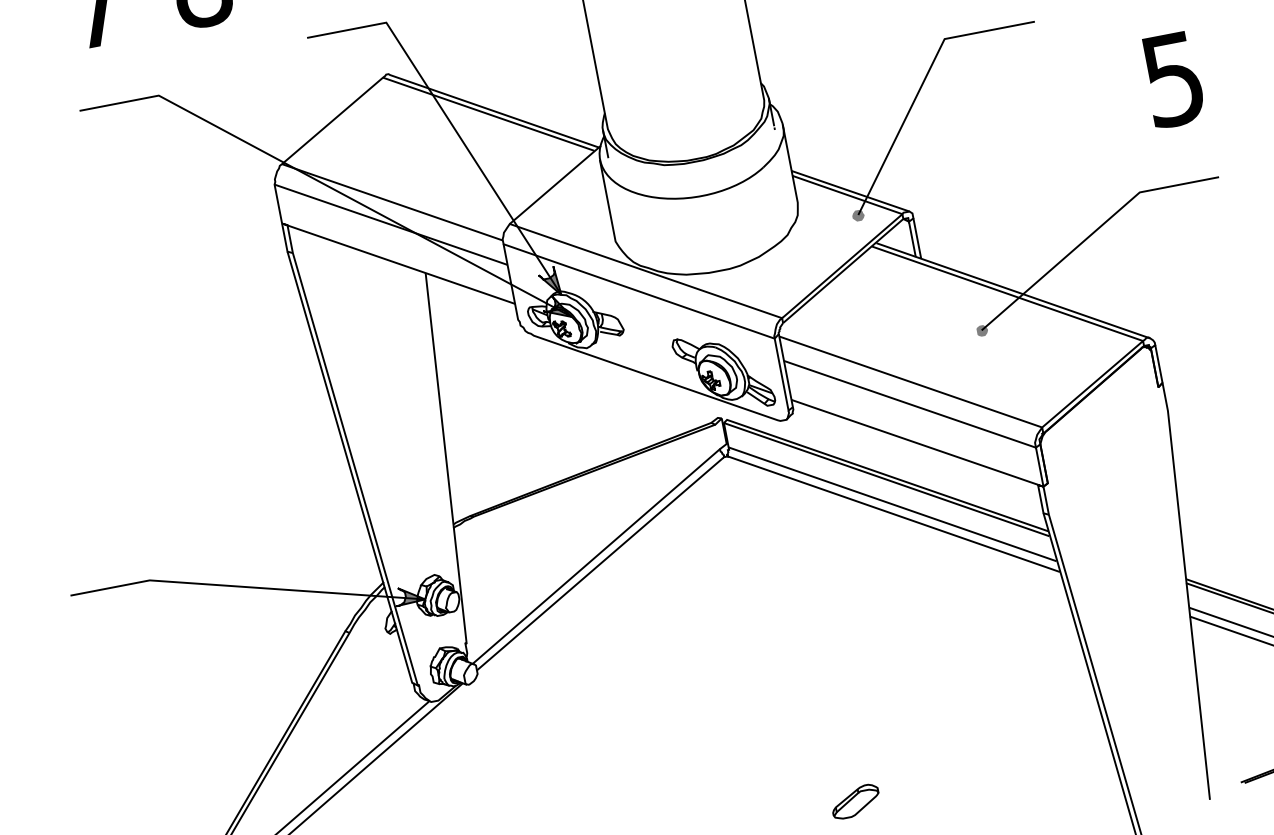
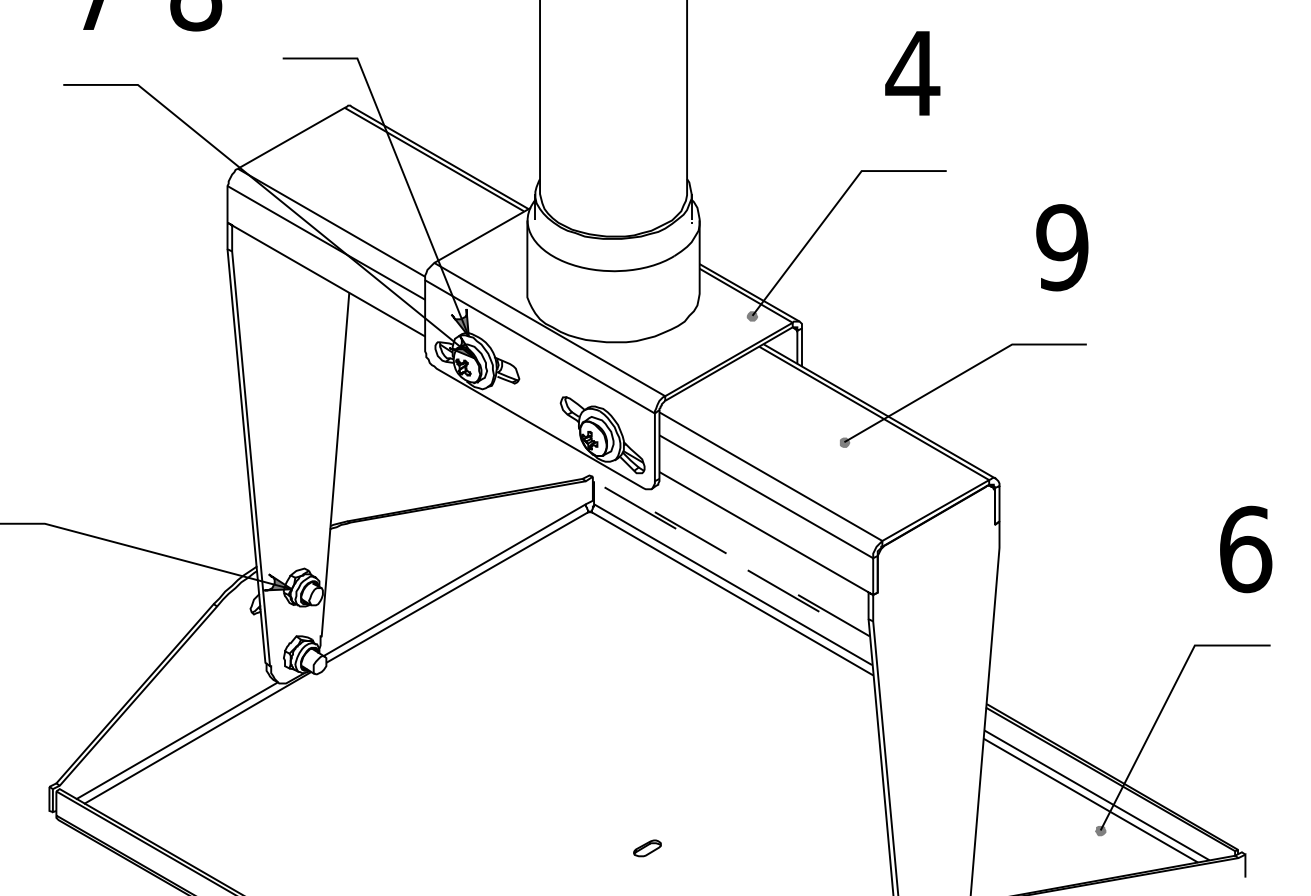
text: (1173, 79) -> (1062, 247), 5 -> 9
line: (724, 423) -> (594, 481), solid -> dashed
part: (855, 801) -> (647, 848), size x0.6

